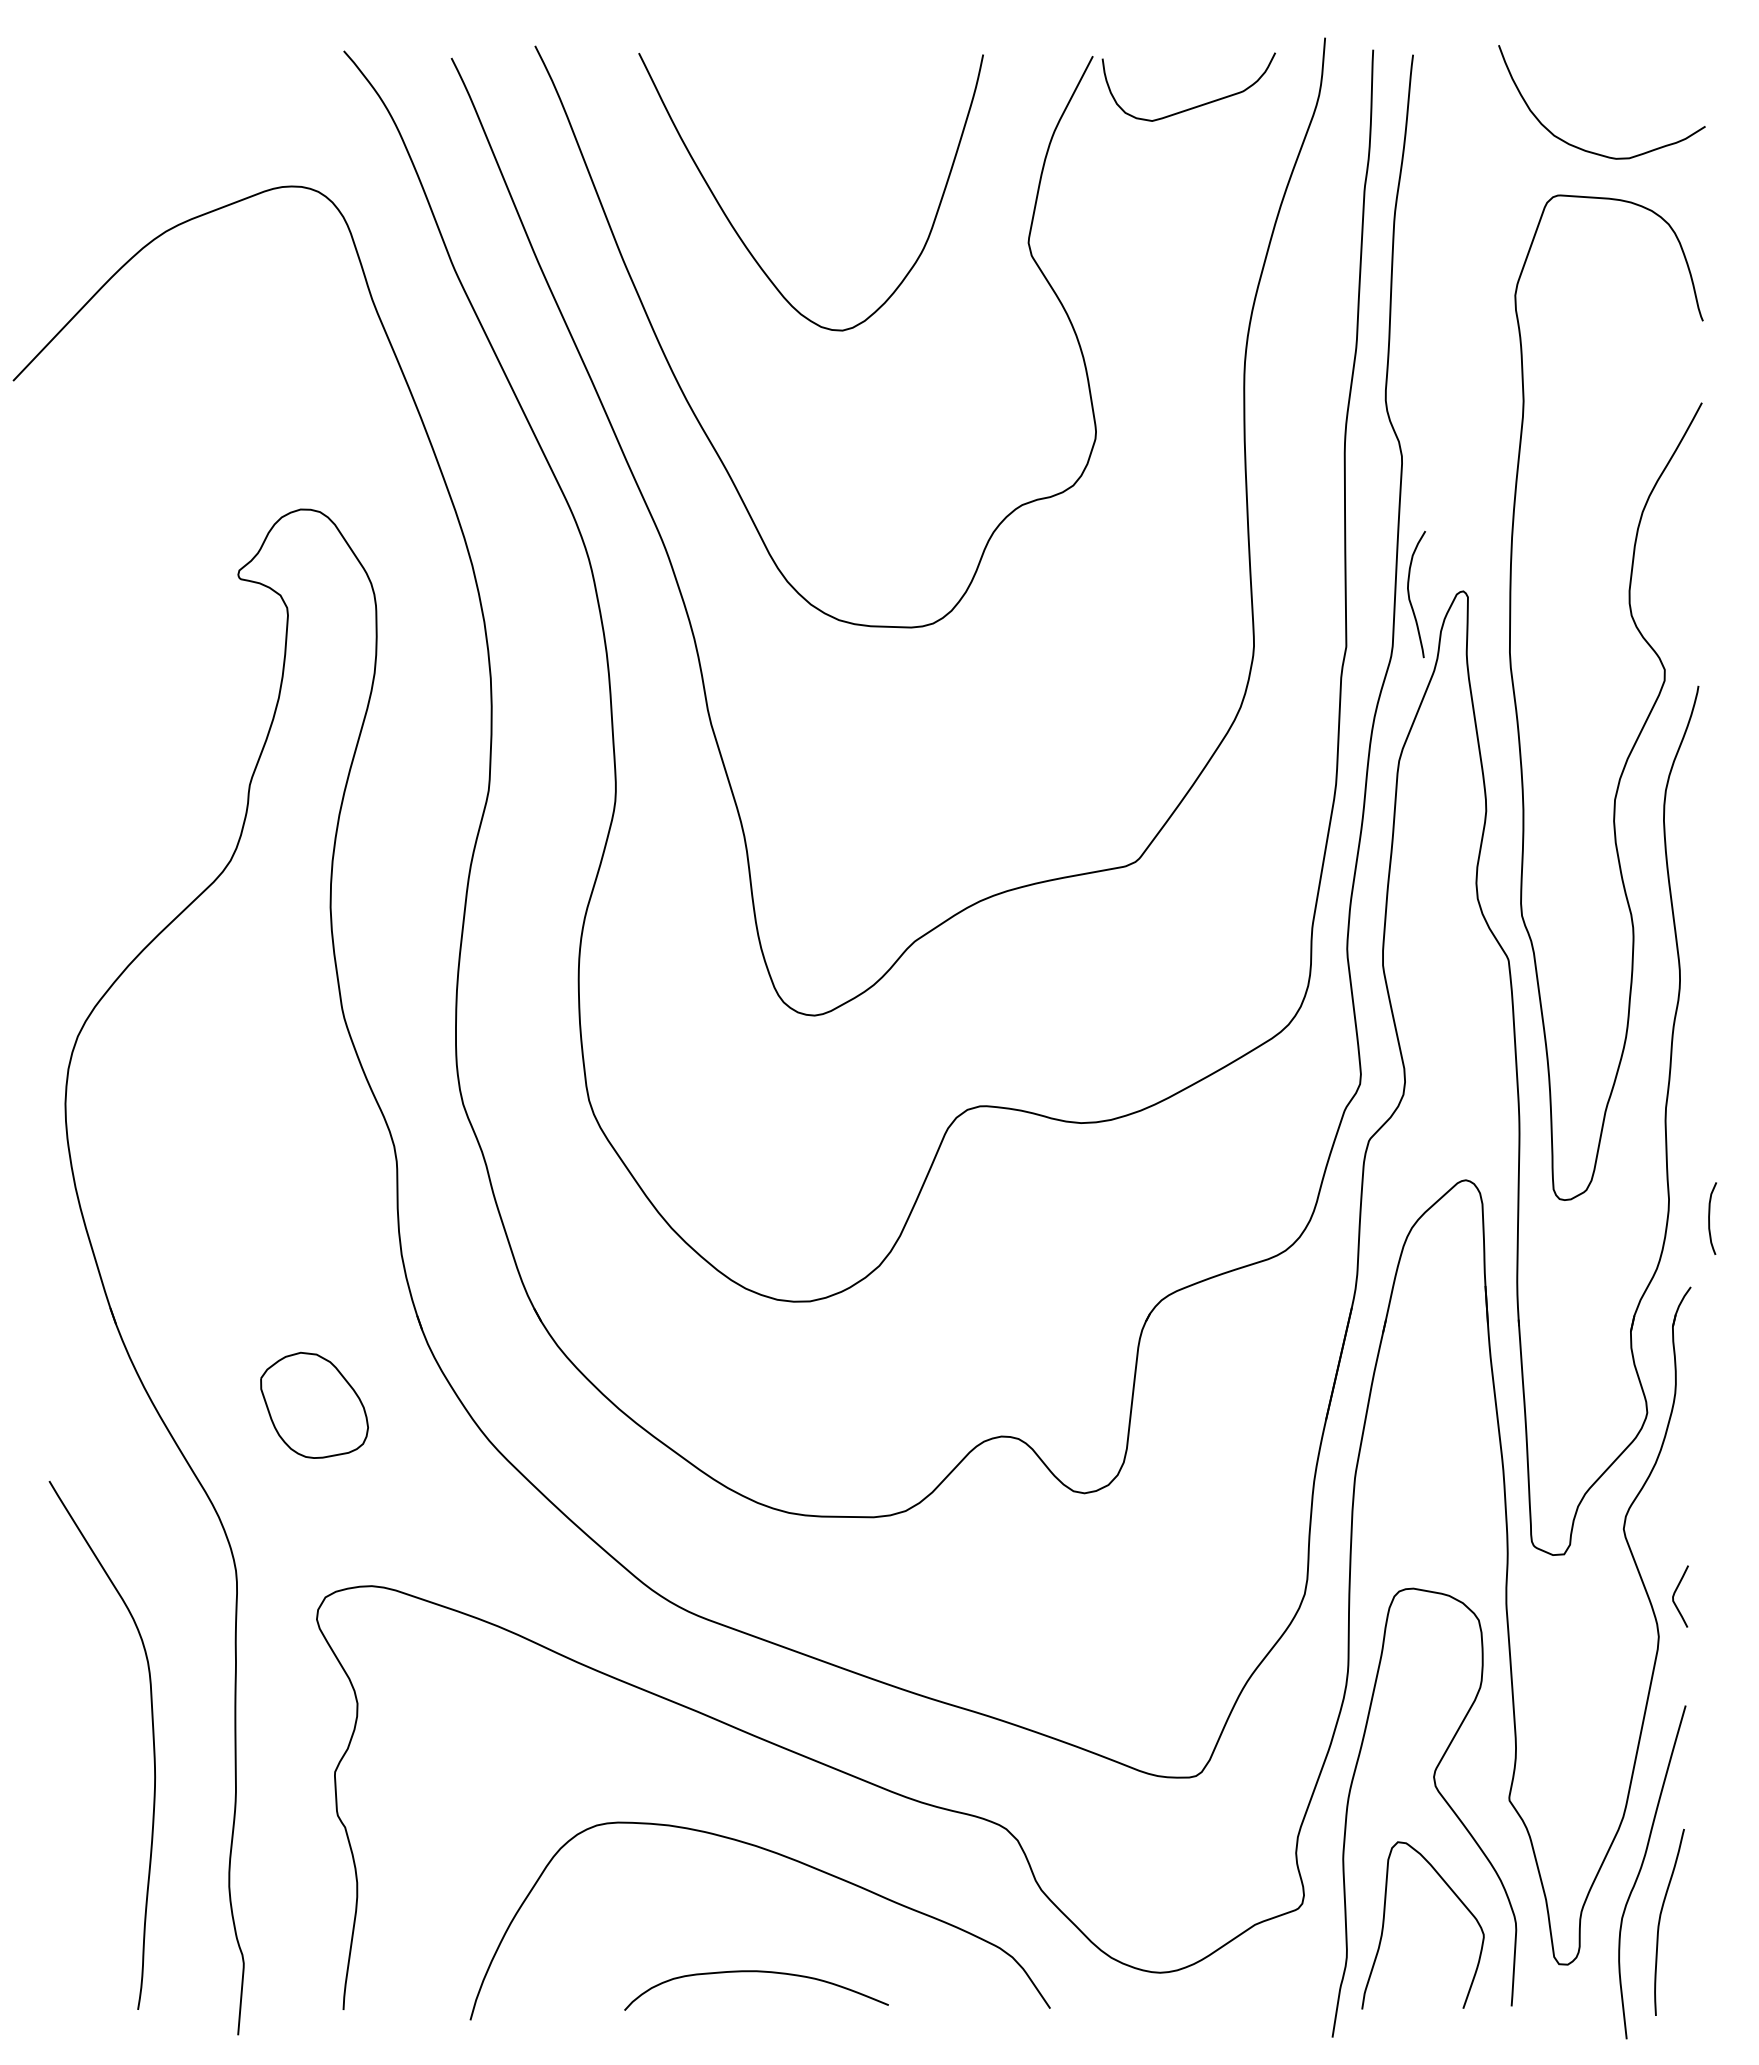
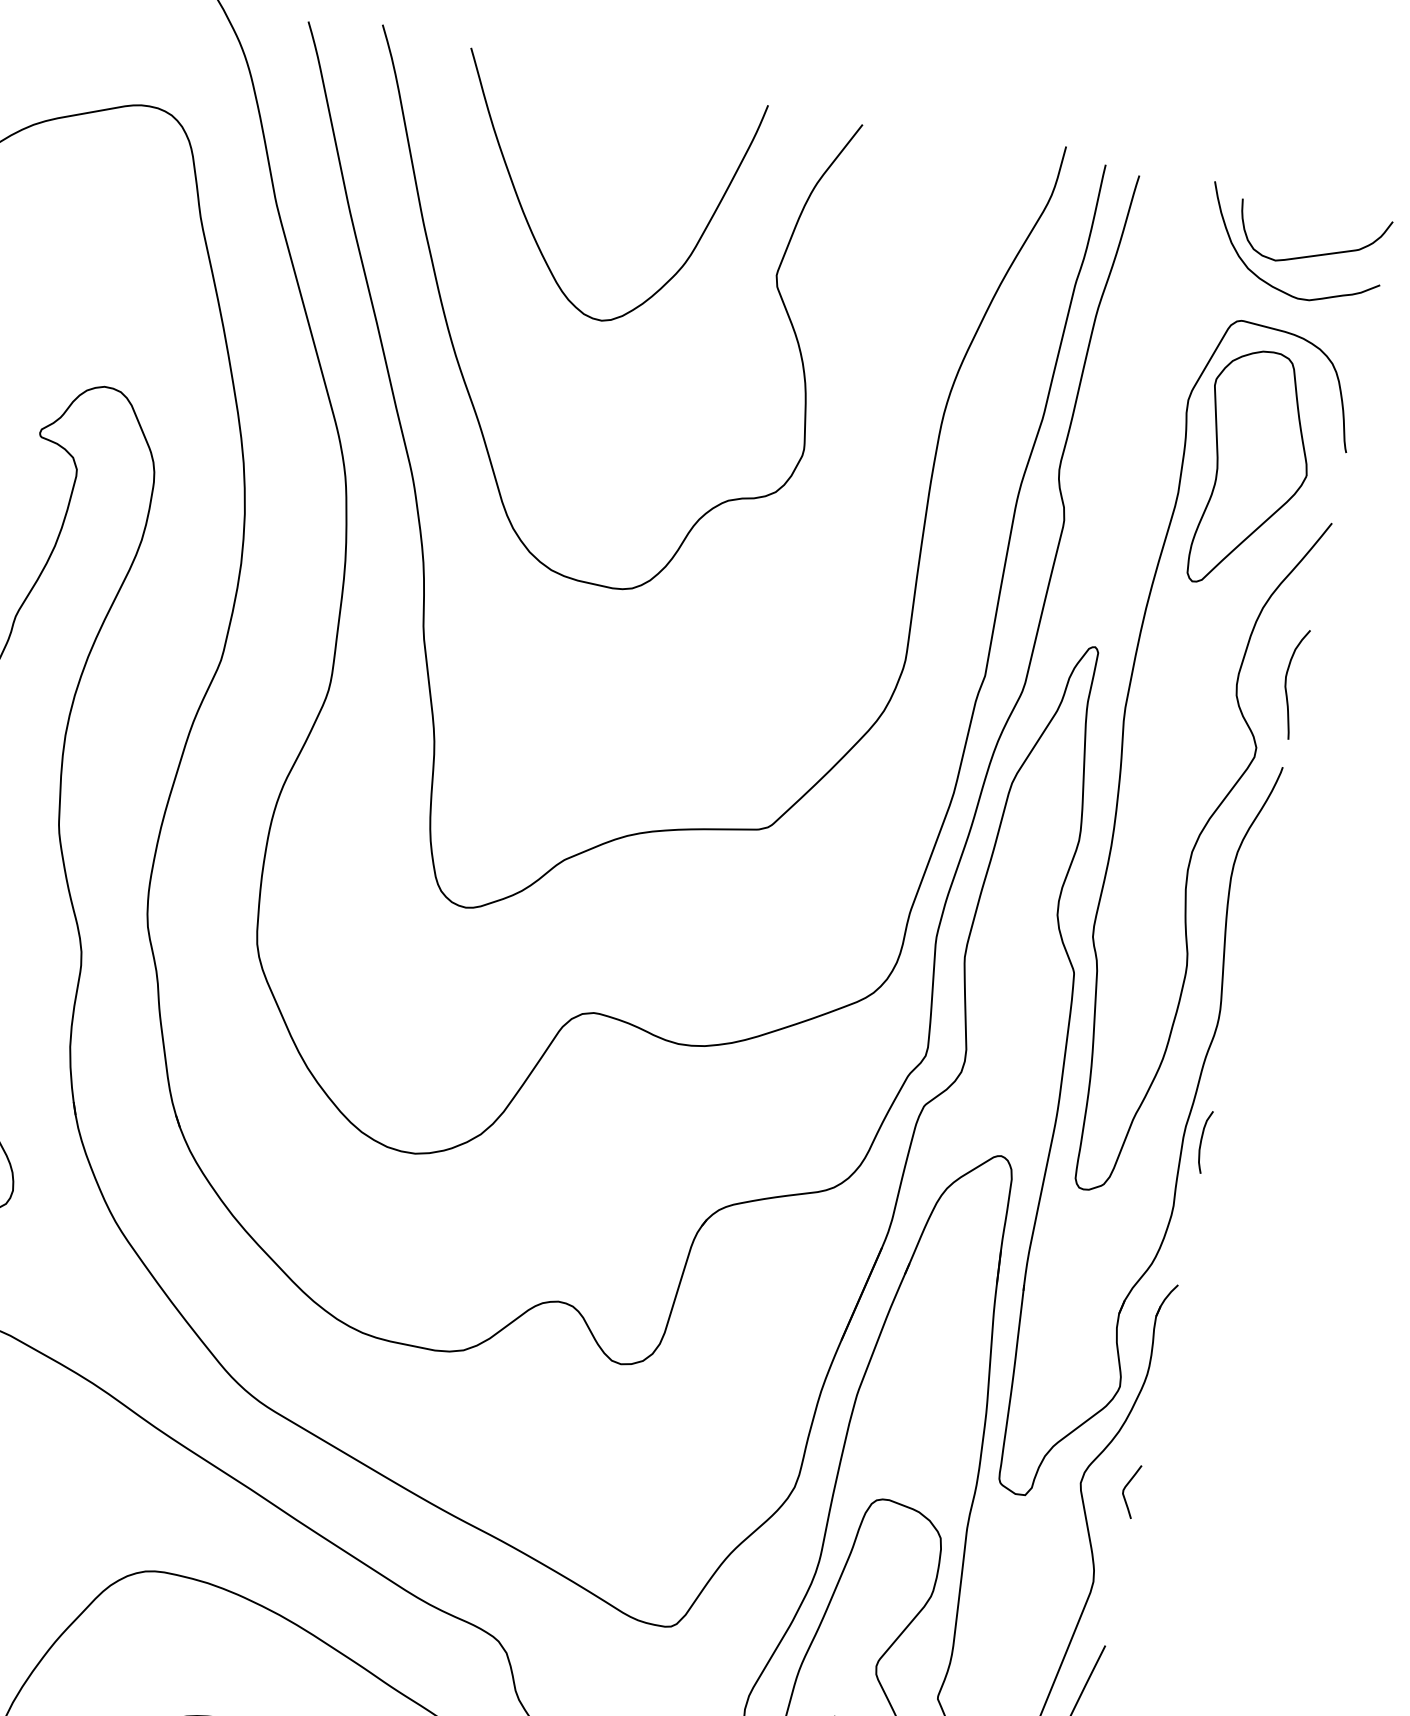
curve: (1194, 106) -> (1314, 254), moved
part: (1602, 360) -> (1253, 470), added
curve: (1409, 594) -> (1286, 682), moved
curve: (1709, 1218) -> (1201, 1141), moved
curve: (1675, 1593) -> (1126, 1487), moved

